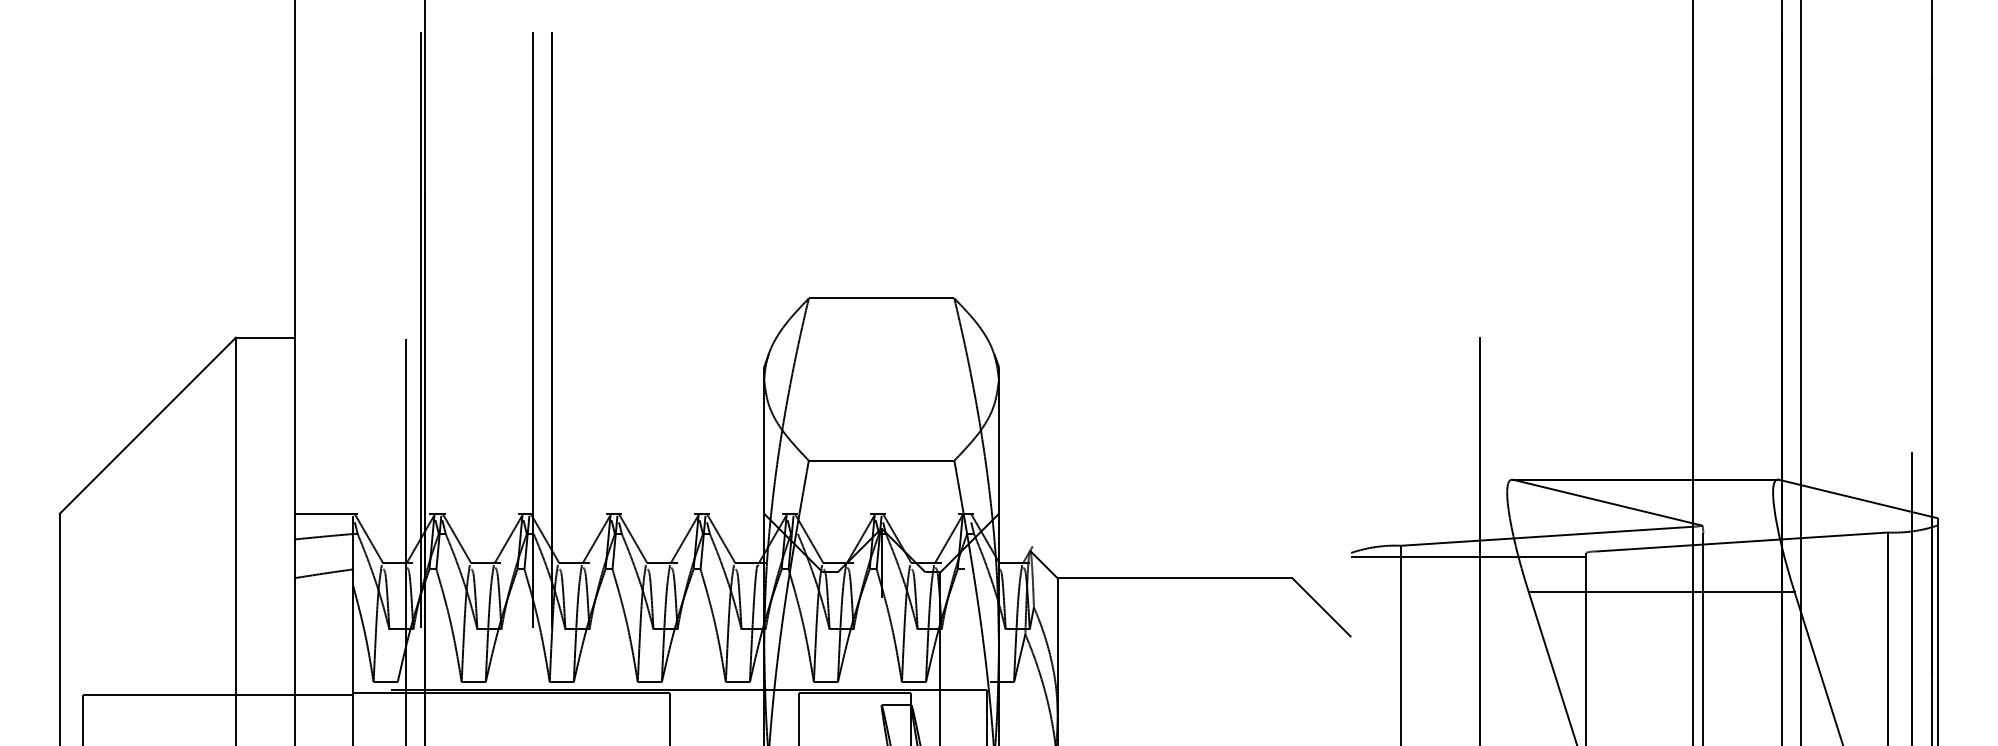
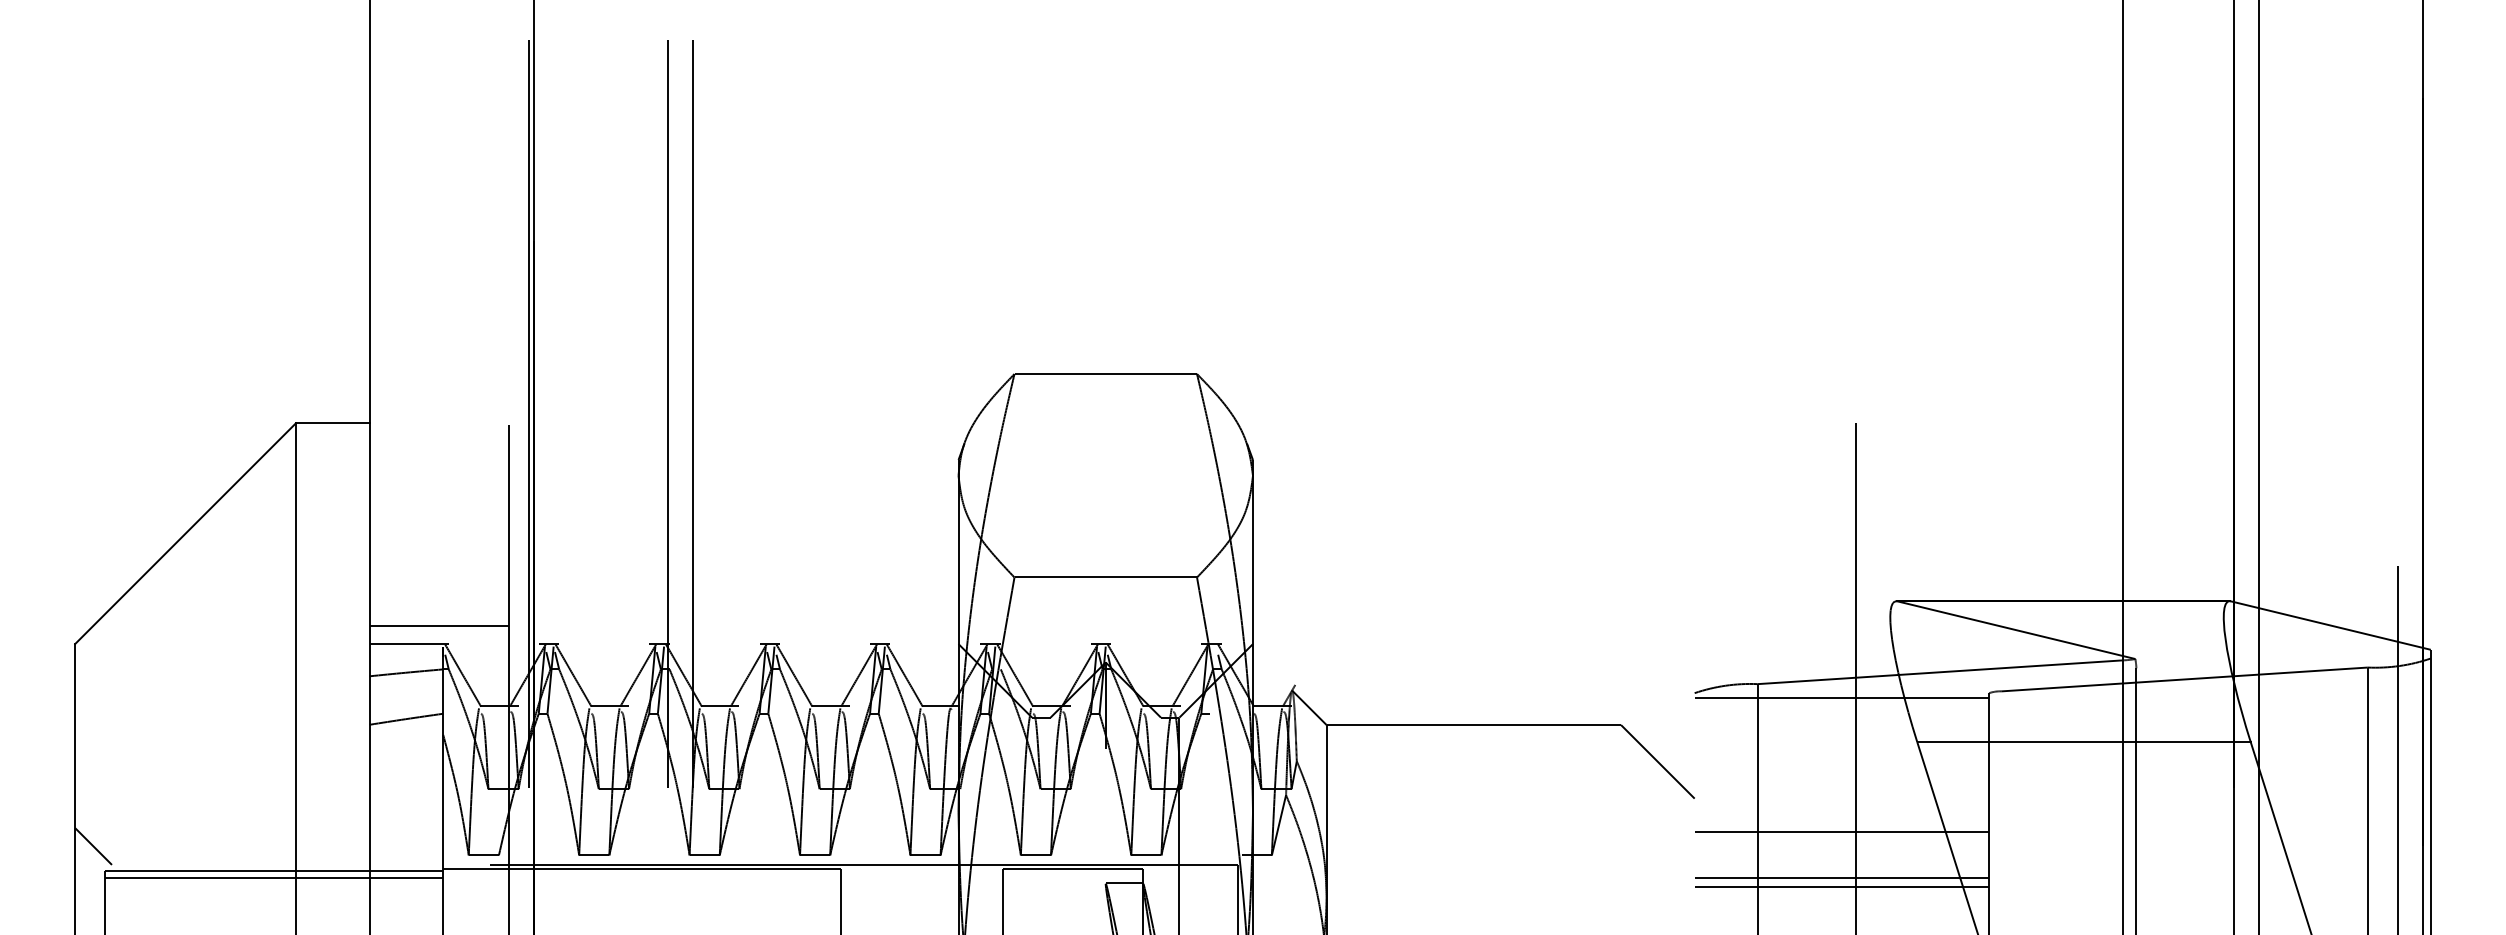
line: (350, 499) -> (439, 626), added
line: (1468, 663) -> (1841, 831), added
line: (74, 675) -> (93, 846), added
line: (217, 700) -> (273, 878), added
line: (1468, 700) -> (1841, 878), added
line: (1468, 707) -> (1841, 887), added

